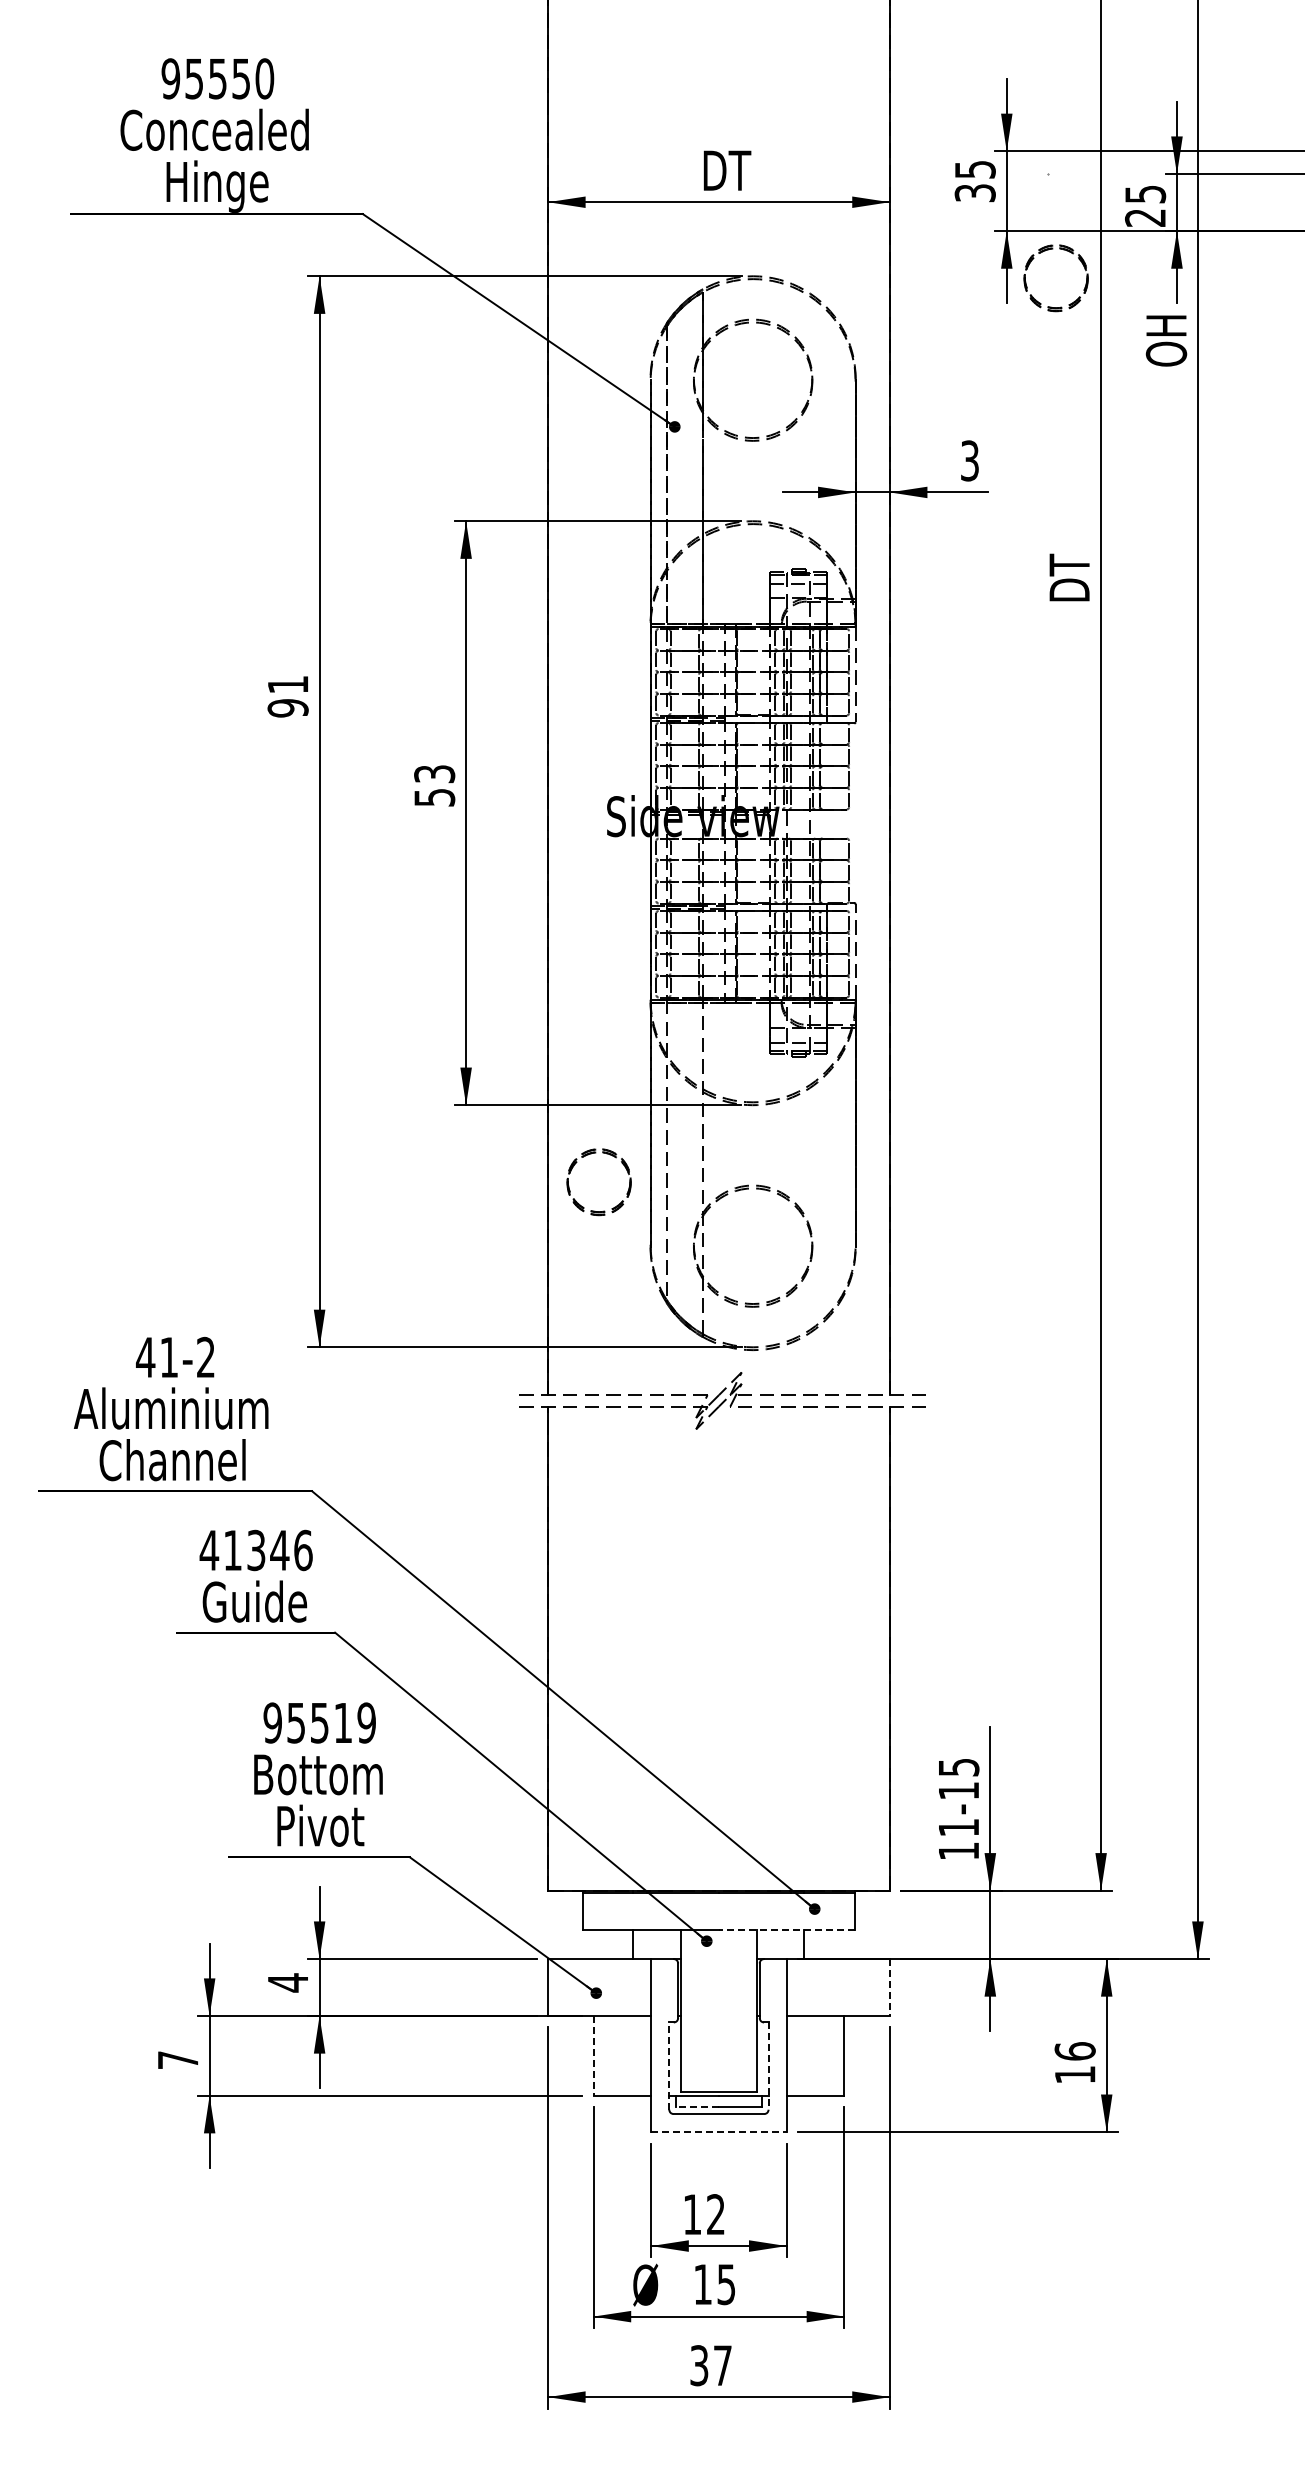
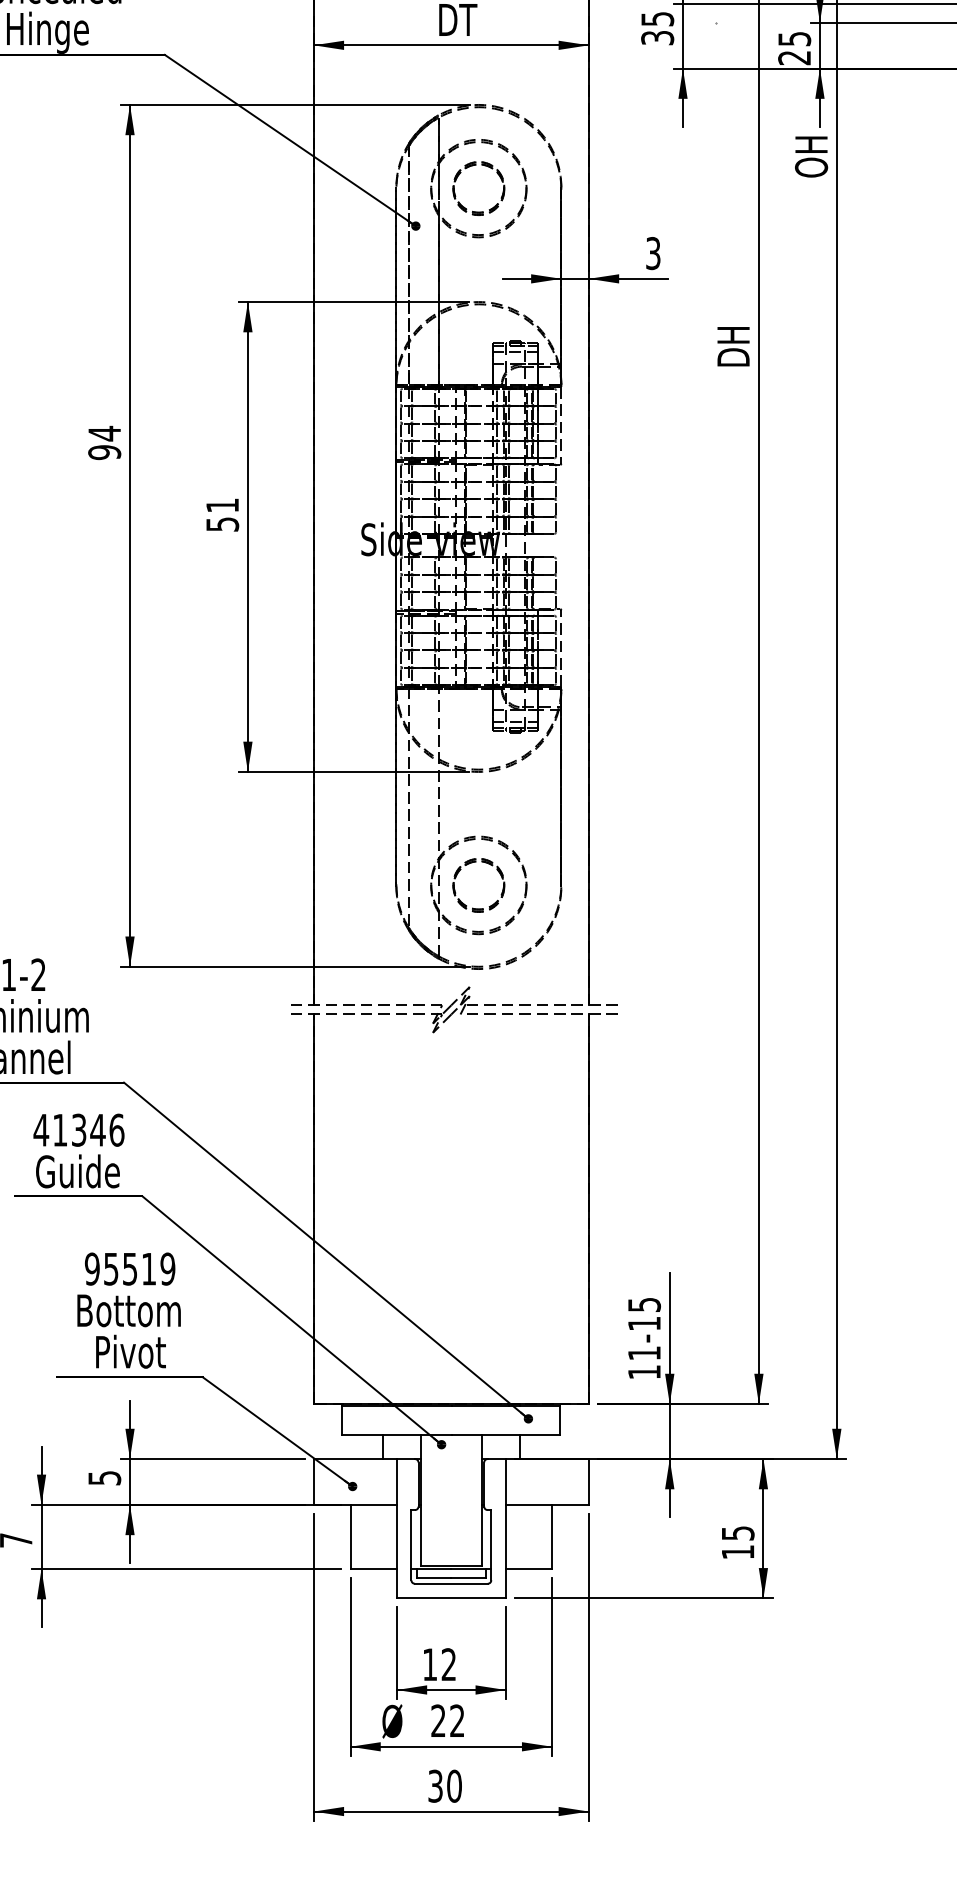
part: (1051, 306) -> (475, 211), moved
text: (1069, 564) -> (733, 336), DT -> DH
text: (288, 684) -> (104, 433), 91 -> 94
text: (434, 774) -> (222, 505), 53 -> 51
part: (594, 1210) -> (475, 908), moved
line: (786, 1929) -> (505, 1435), dashed -> solid
text: (288, 1982) -> (104, 1477), 4 -> 5
line: (889, 1988) -> (588, 1482), dashed -> solid
text: (1074, 2051) -> (737, 1533), 16 -> 15
line: (593, 2055) -> (350, 1536), dashed -> solid
line: (669, 2066) -> (411, 1545), dashed -> solid
line: (768, 2066) -> (491, 1545), dashed -> solid
line: (697, 2107) -> (434, 1578), dashed -> solid
line: (718, 2132) -> (451, 1598), dashed -> solid
text: (714, 2284) -> (447, 1720), 15 -> 22
text: (722, 2365) -> (454, 1786), 37 -> 30

